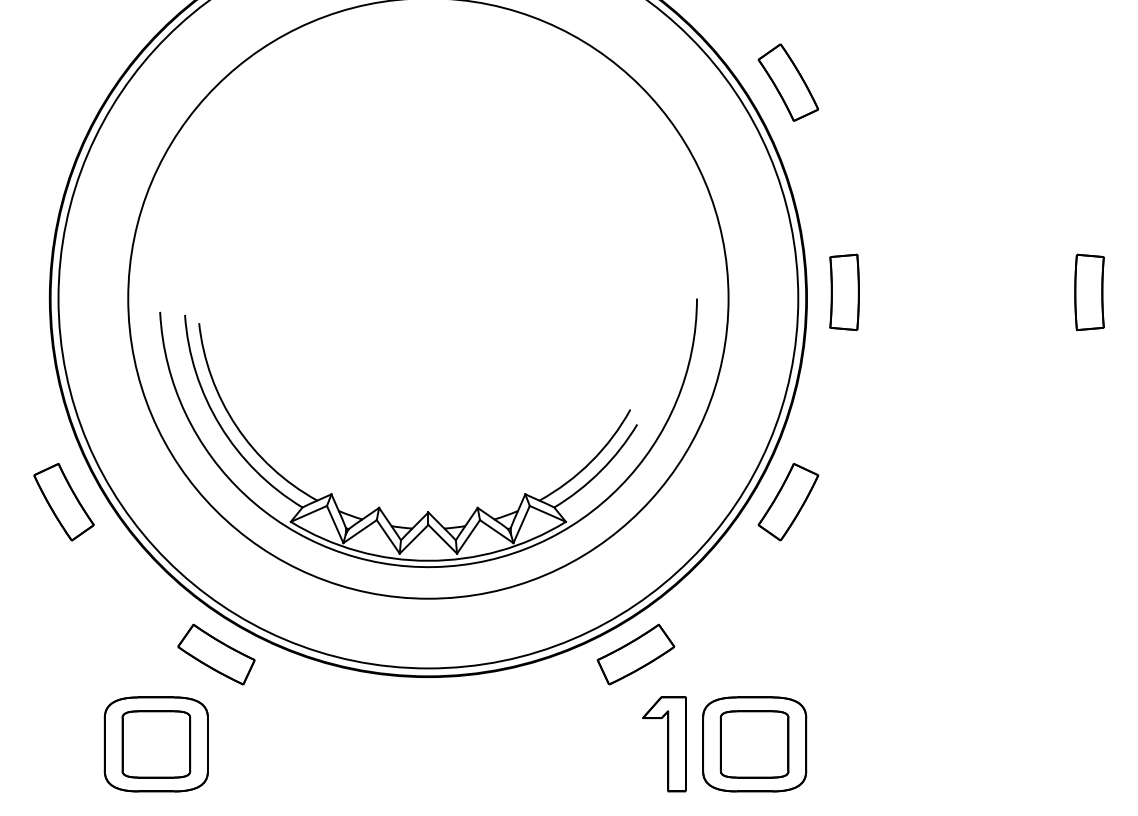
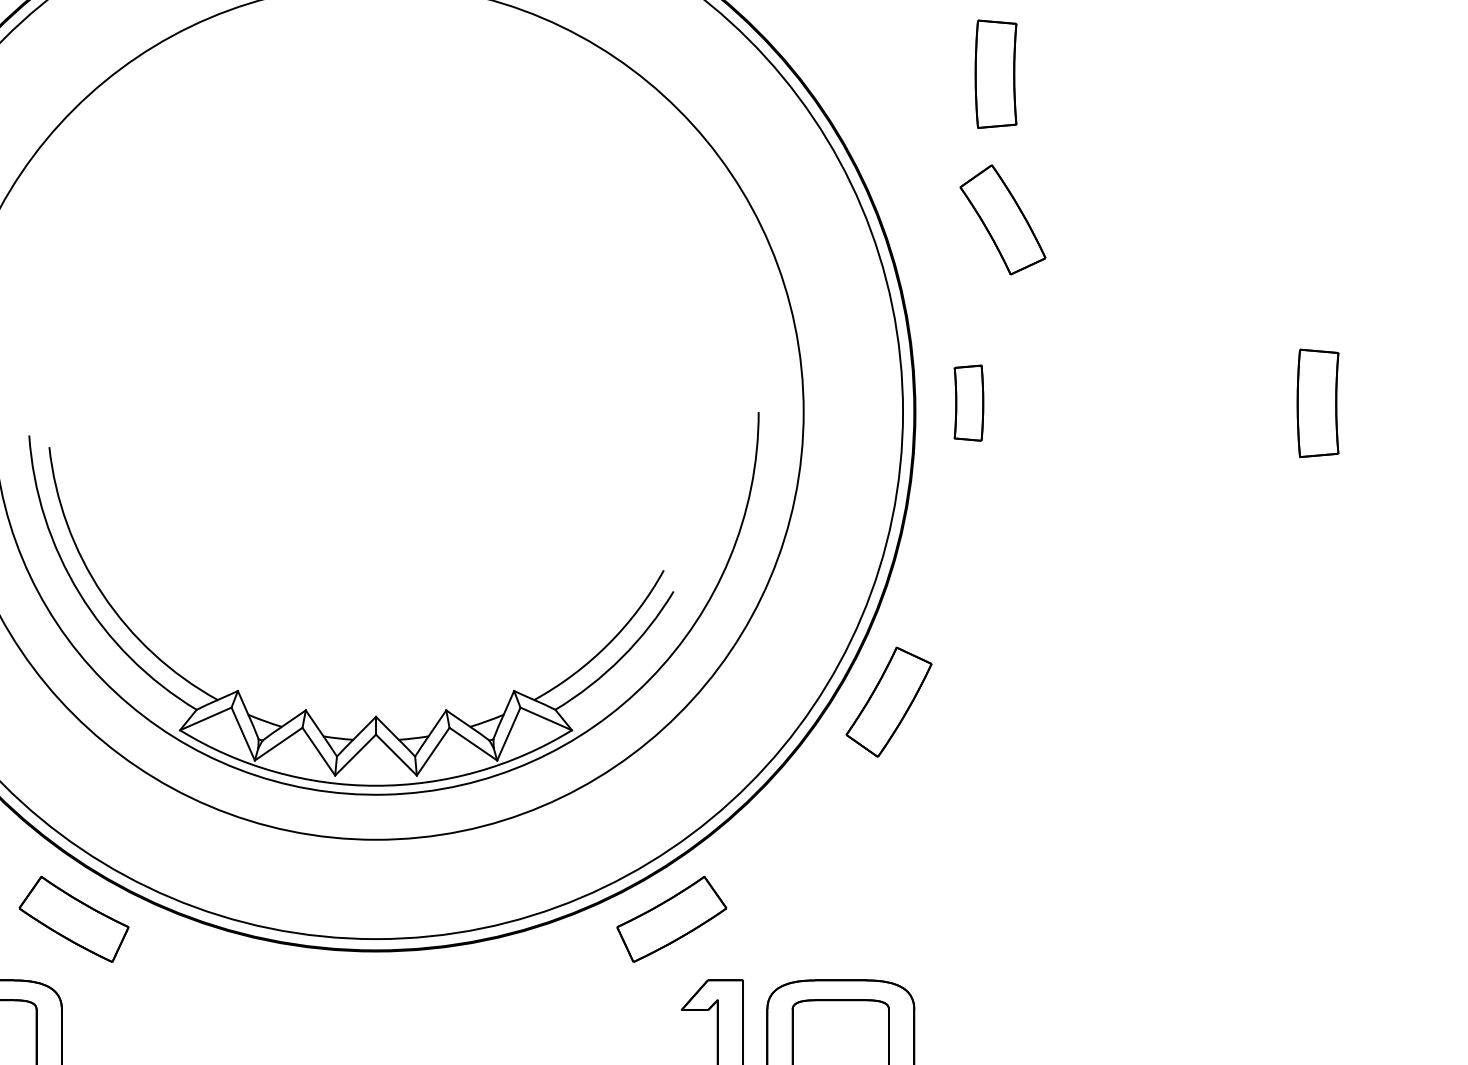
part: (863, 61) -> (995, 74), added
part: (787, 82) -> (1001, 219), moved
part: (844, 291) -> (968, 402), size x0.7

